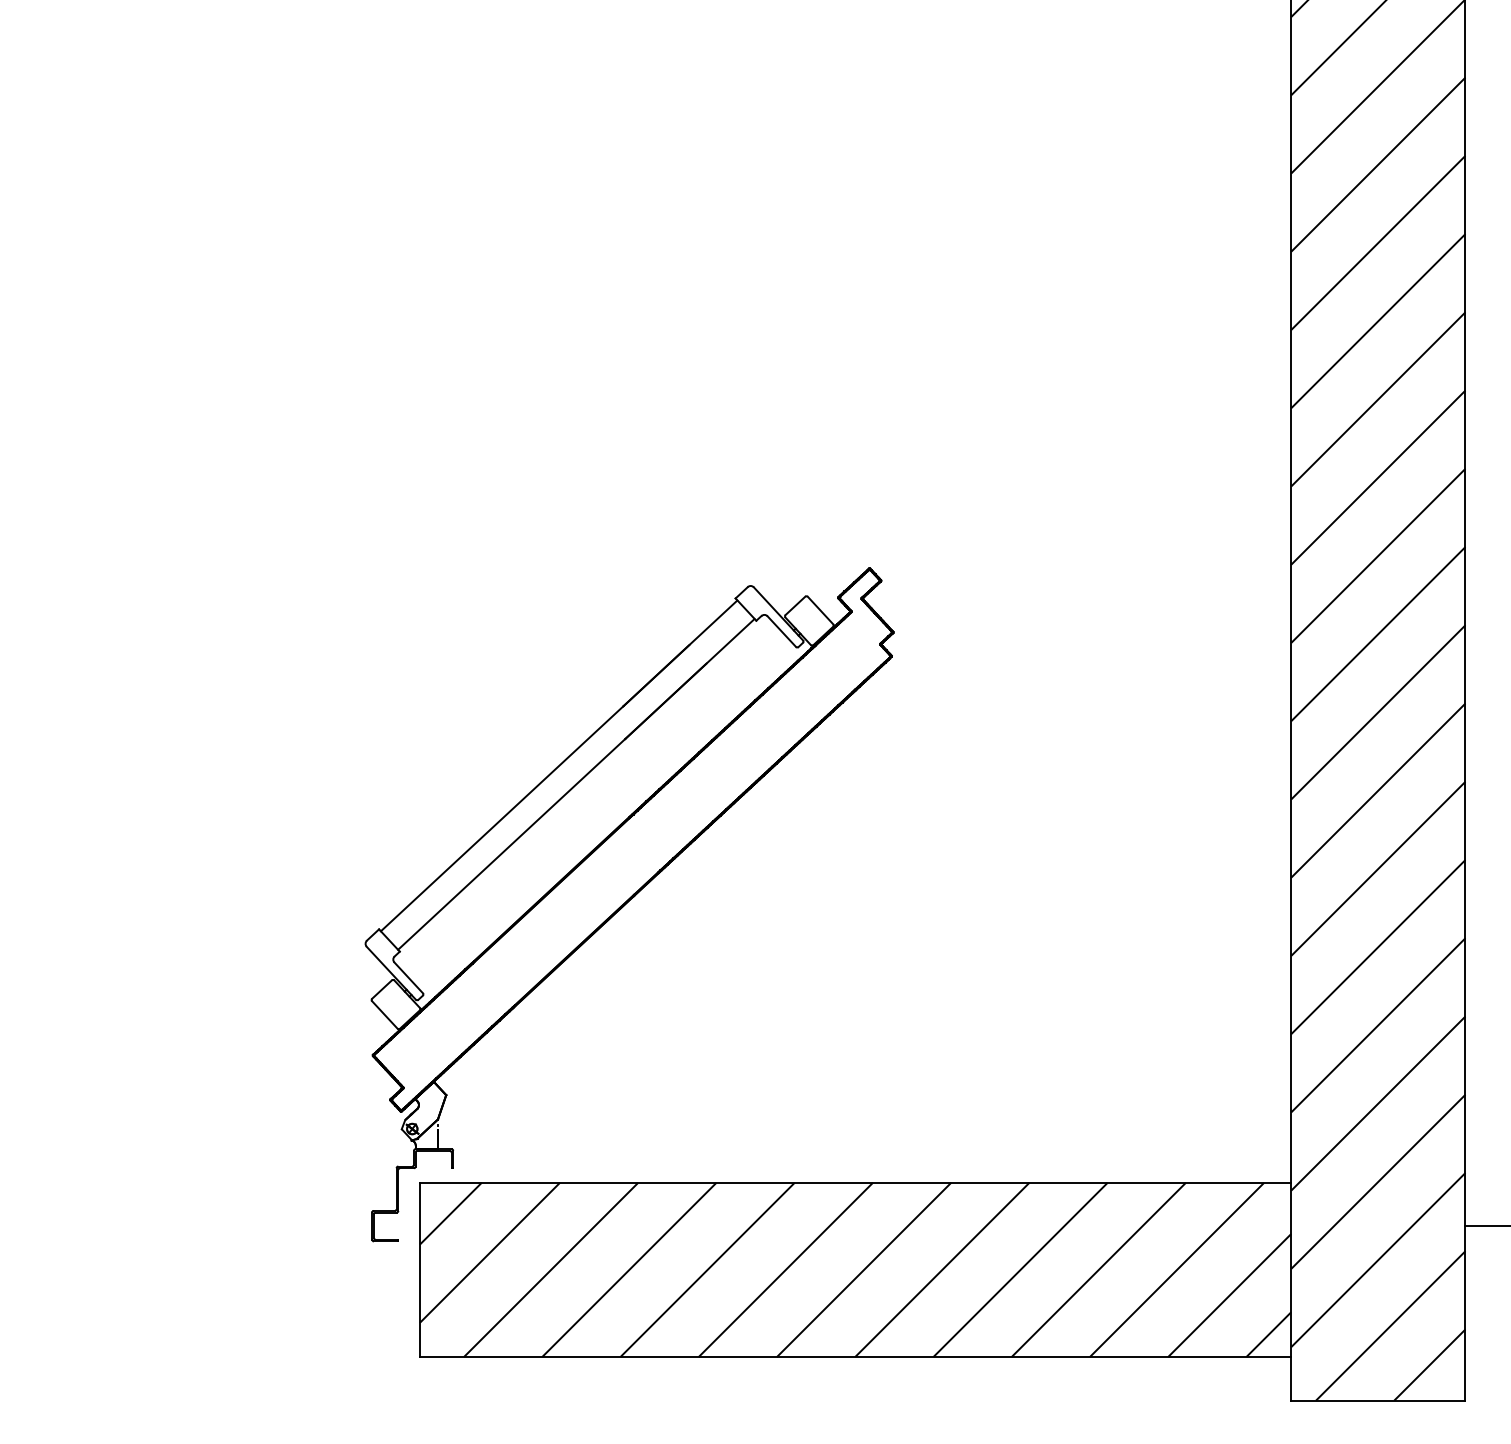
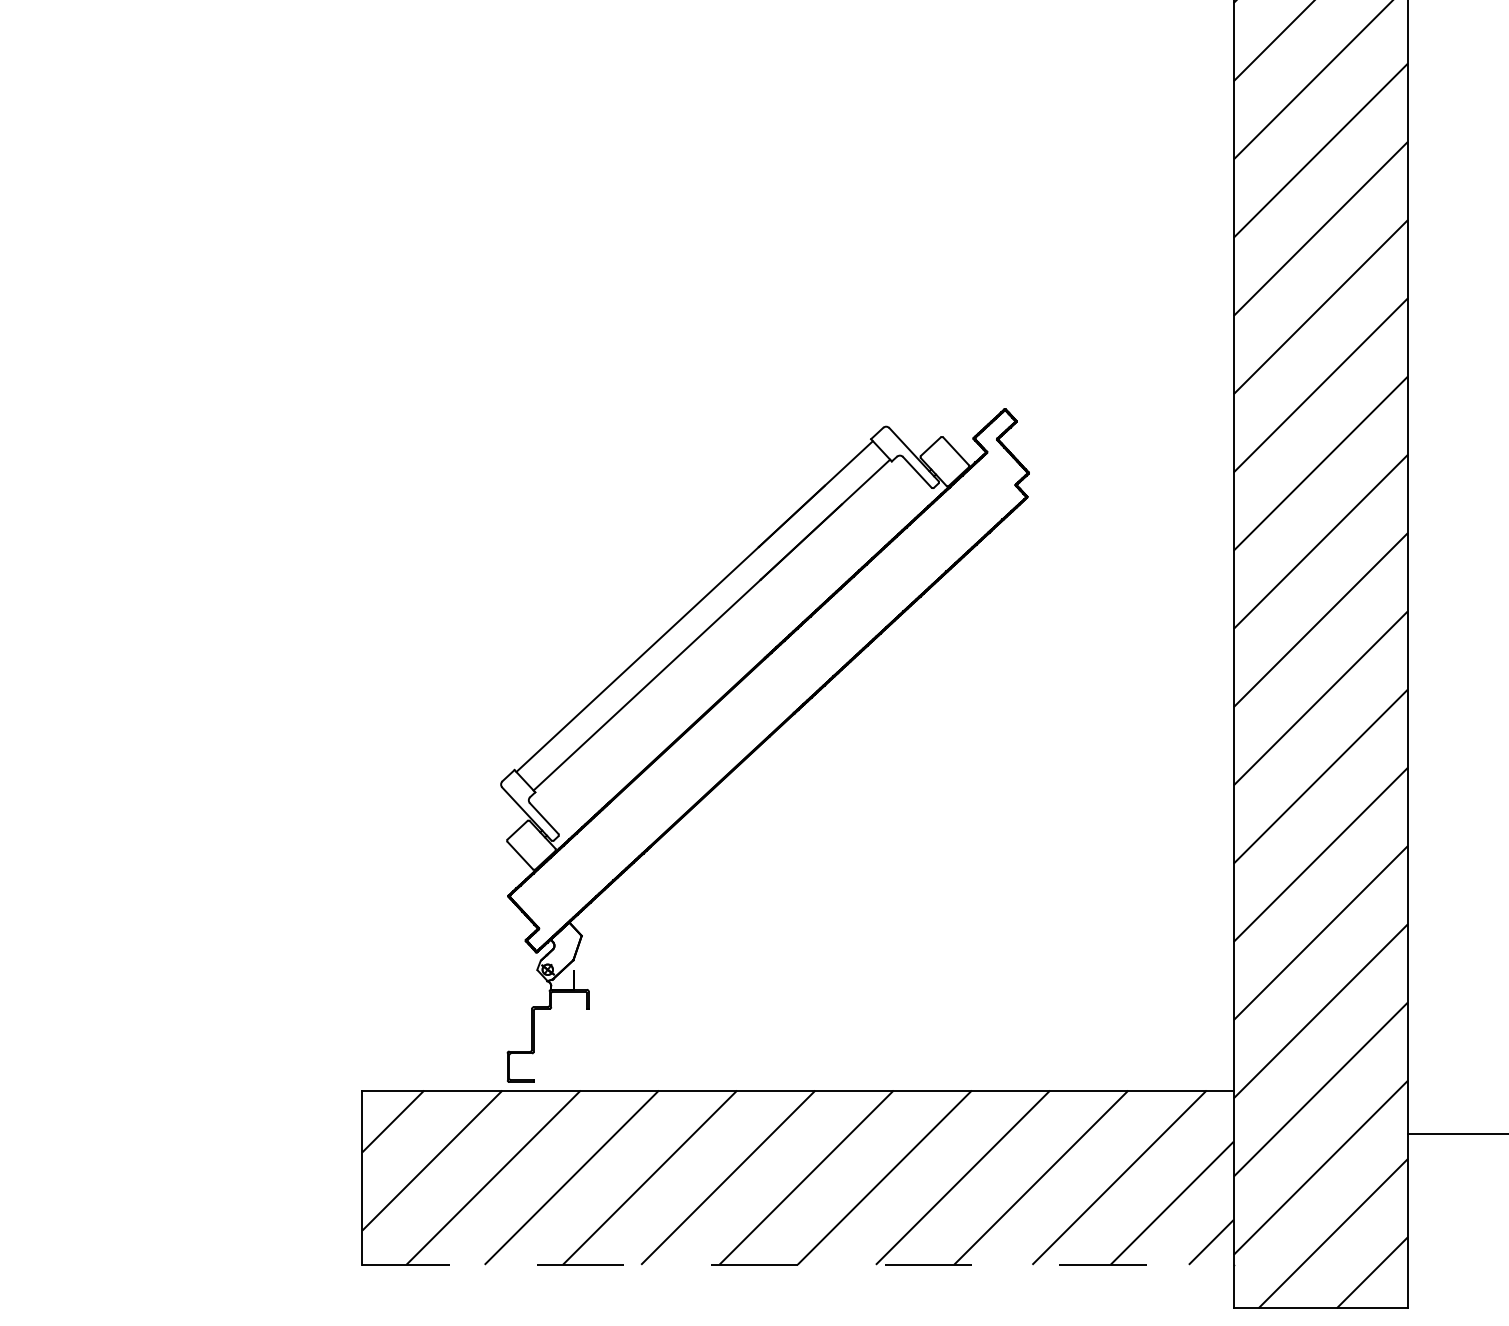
part: (629, 904) -> (765, 745), moved
line: (855, 1357) -> (798, 1265), solid -> dashed

